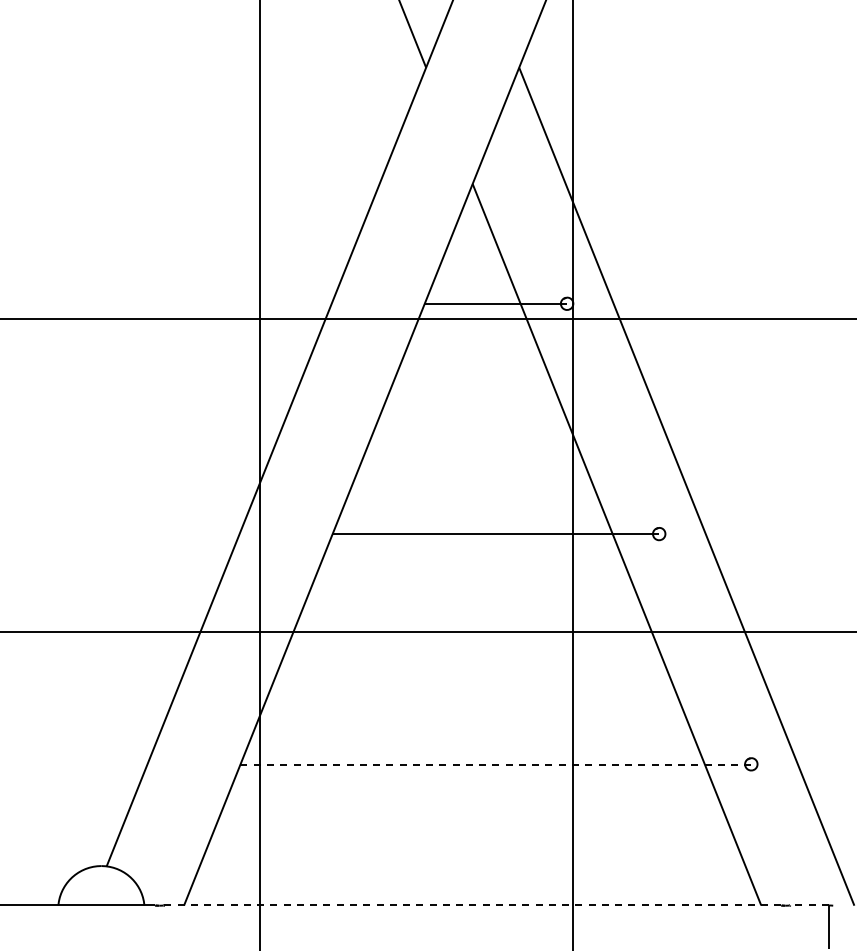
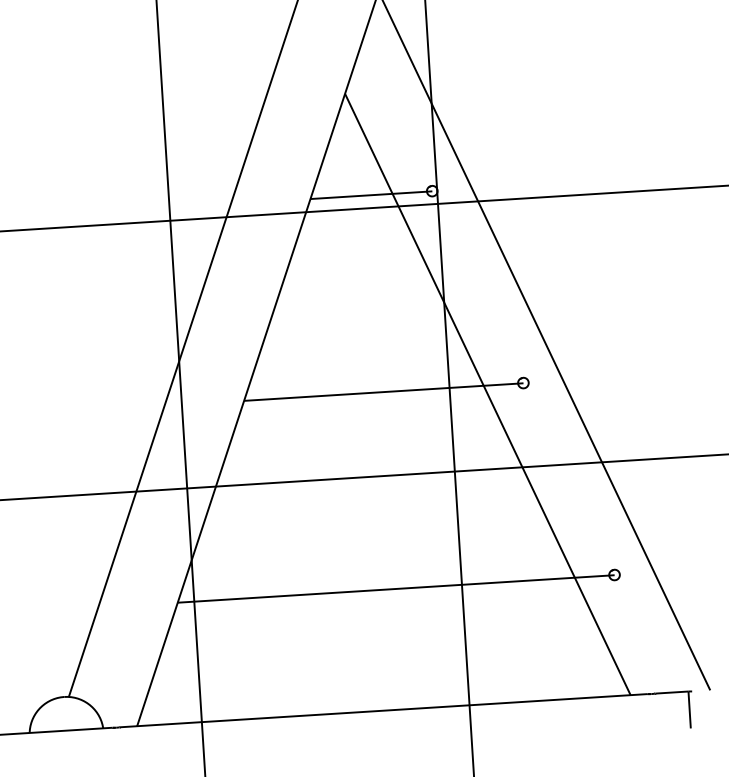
line: (496, 764) -> (396, 588), dashed -> solid
line: (472, 905) -> (383, 710), dashed -> solid
line: (809, 905) -> (671, 692), dashed -> solid

